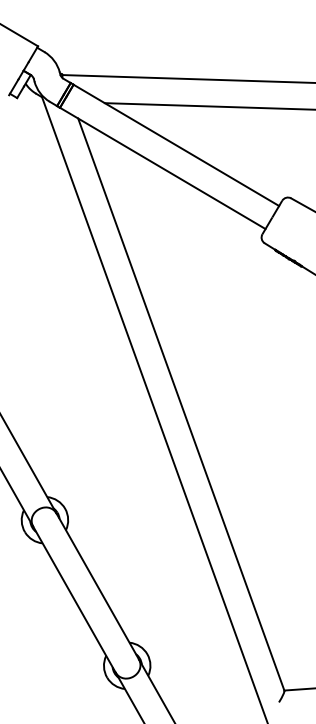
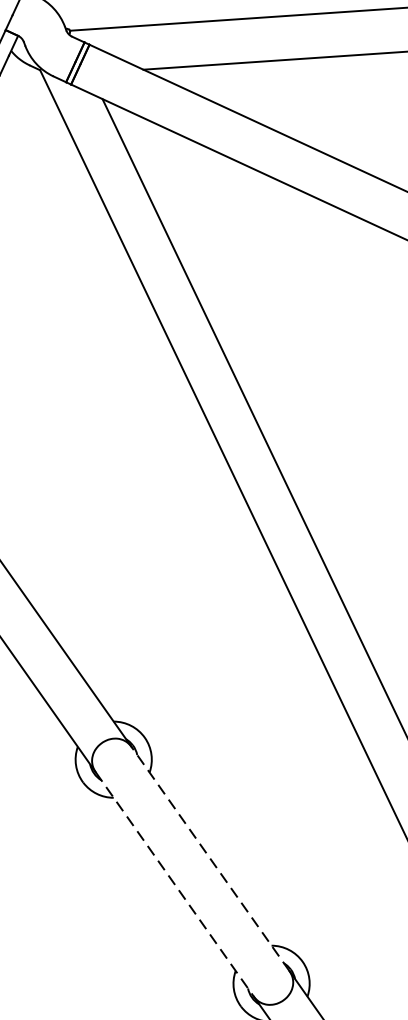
line: (97, 586) -> (210, 859), solid -> dashed
line: (74, 599) -> (174, 884), solid -> dashed

